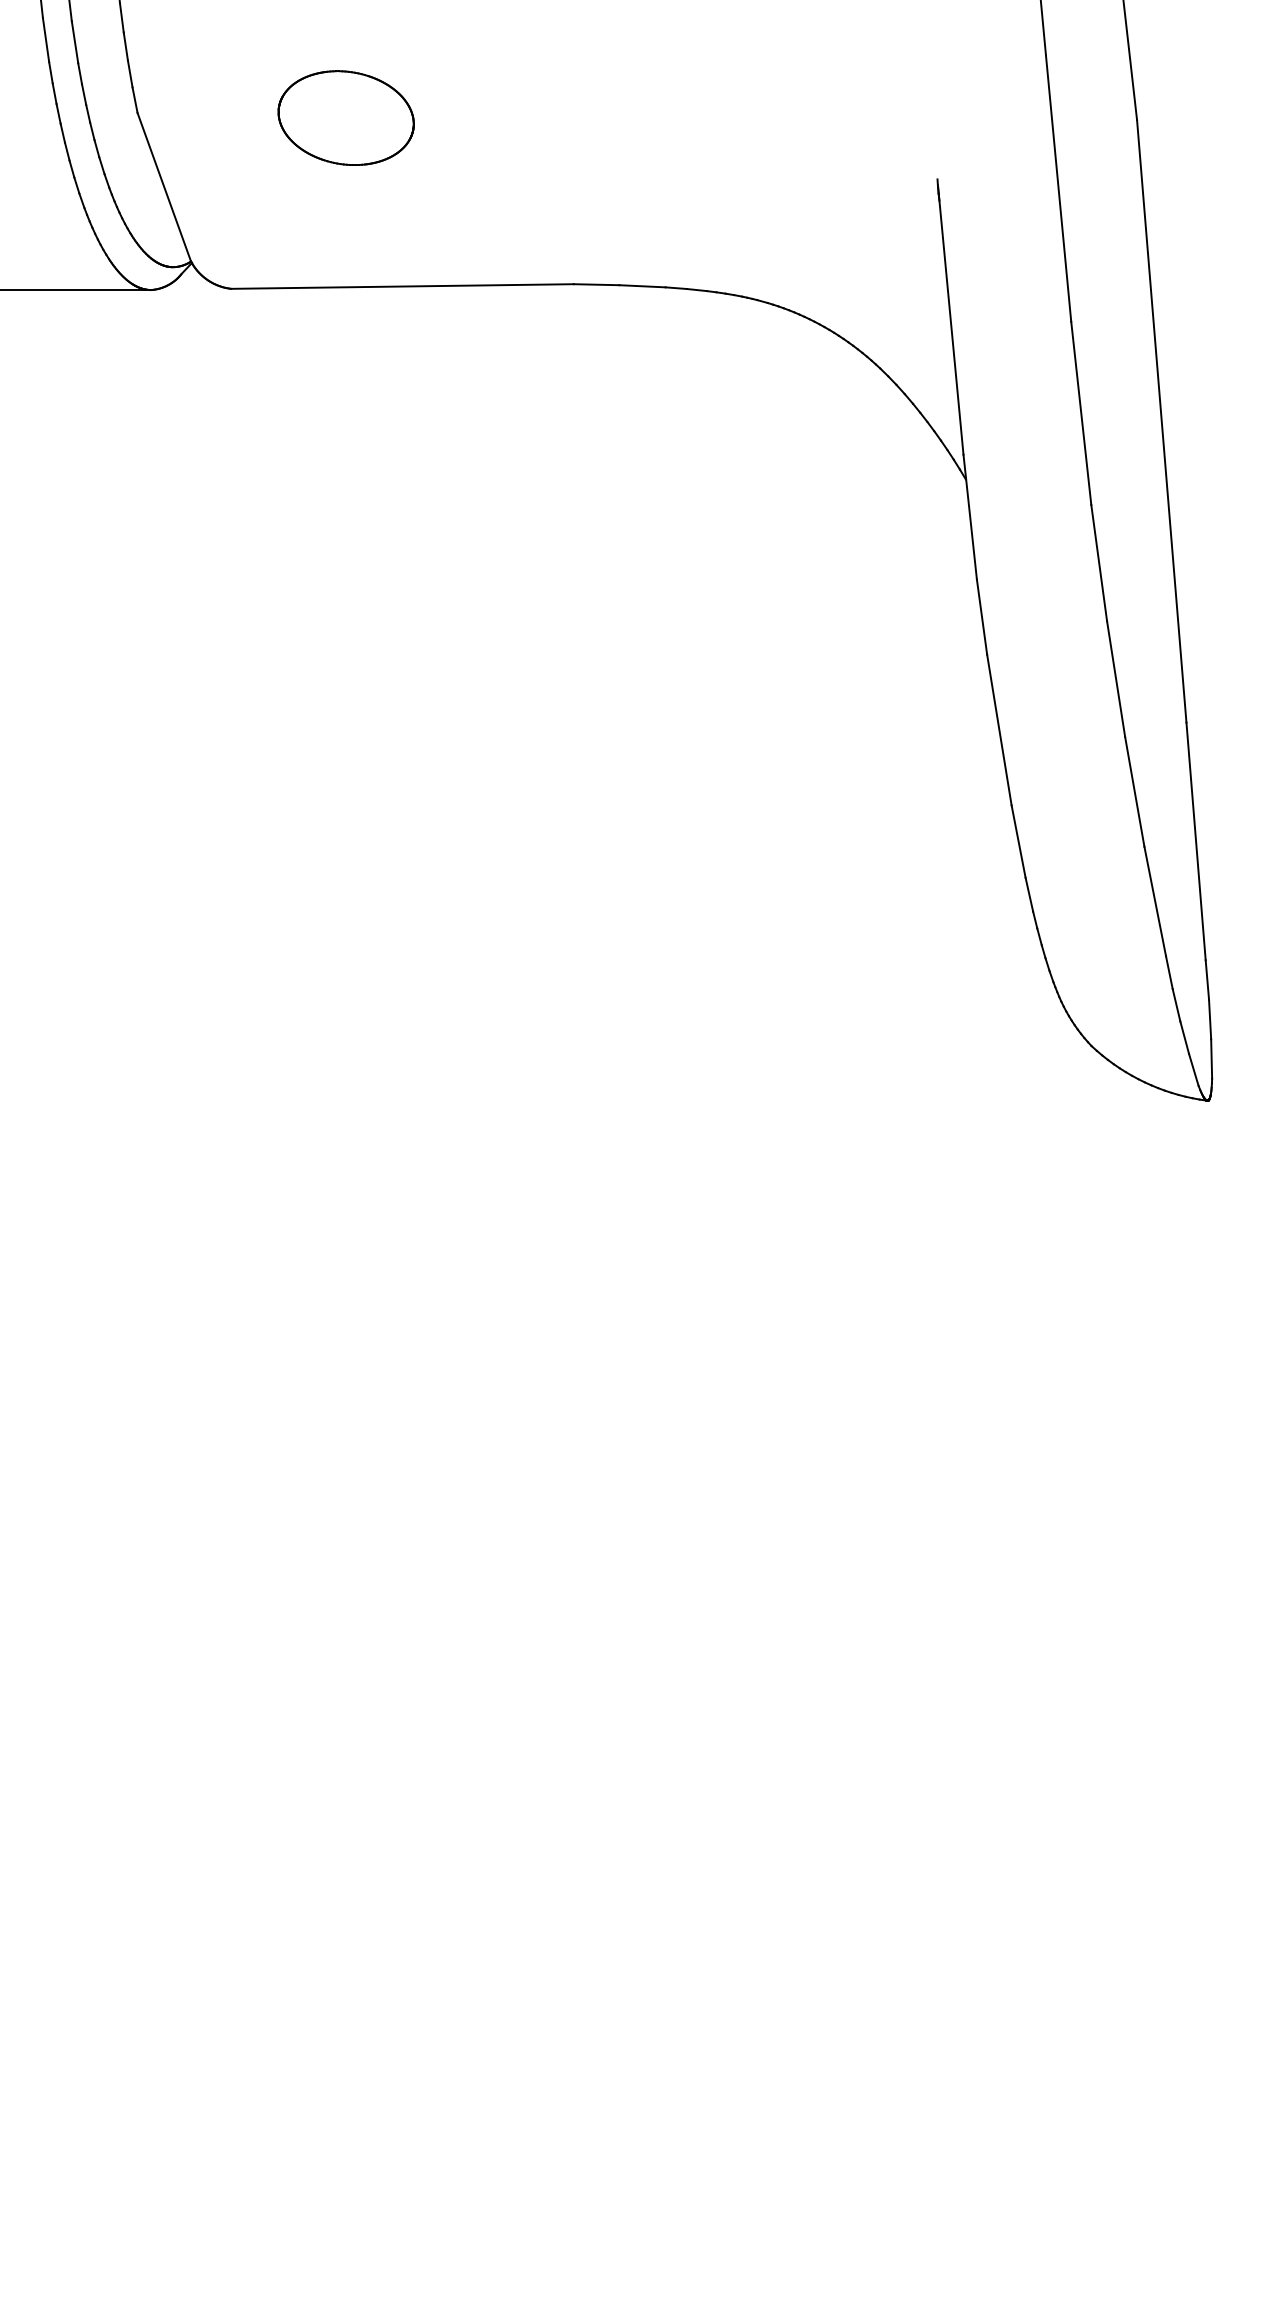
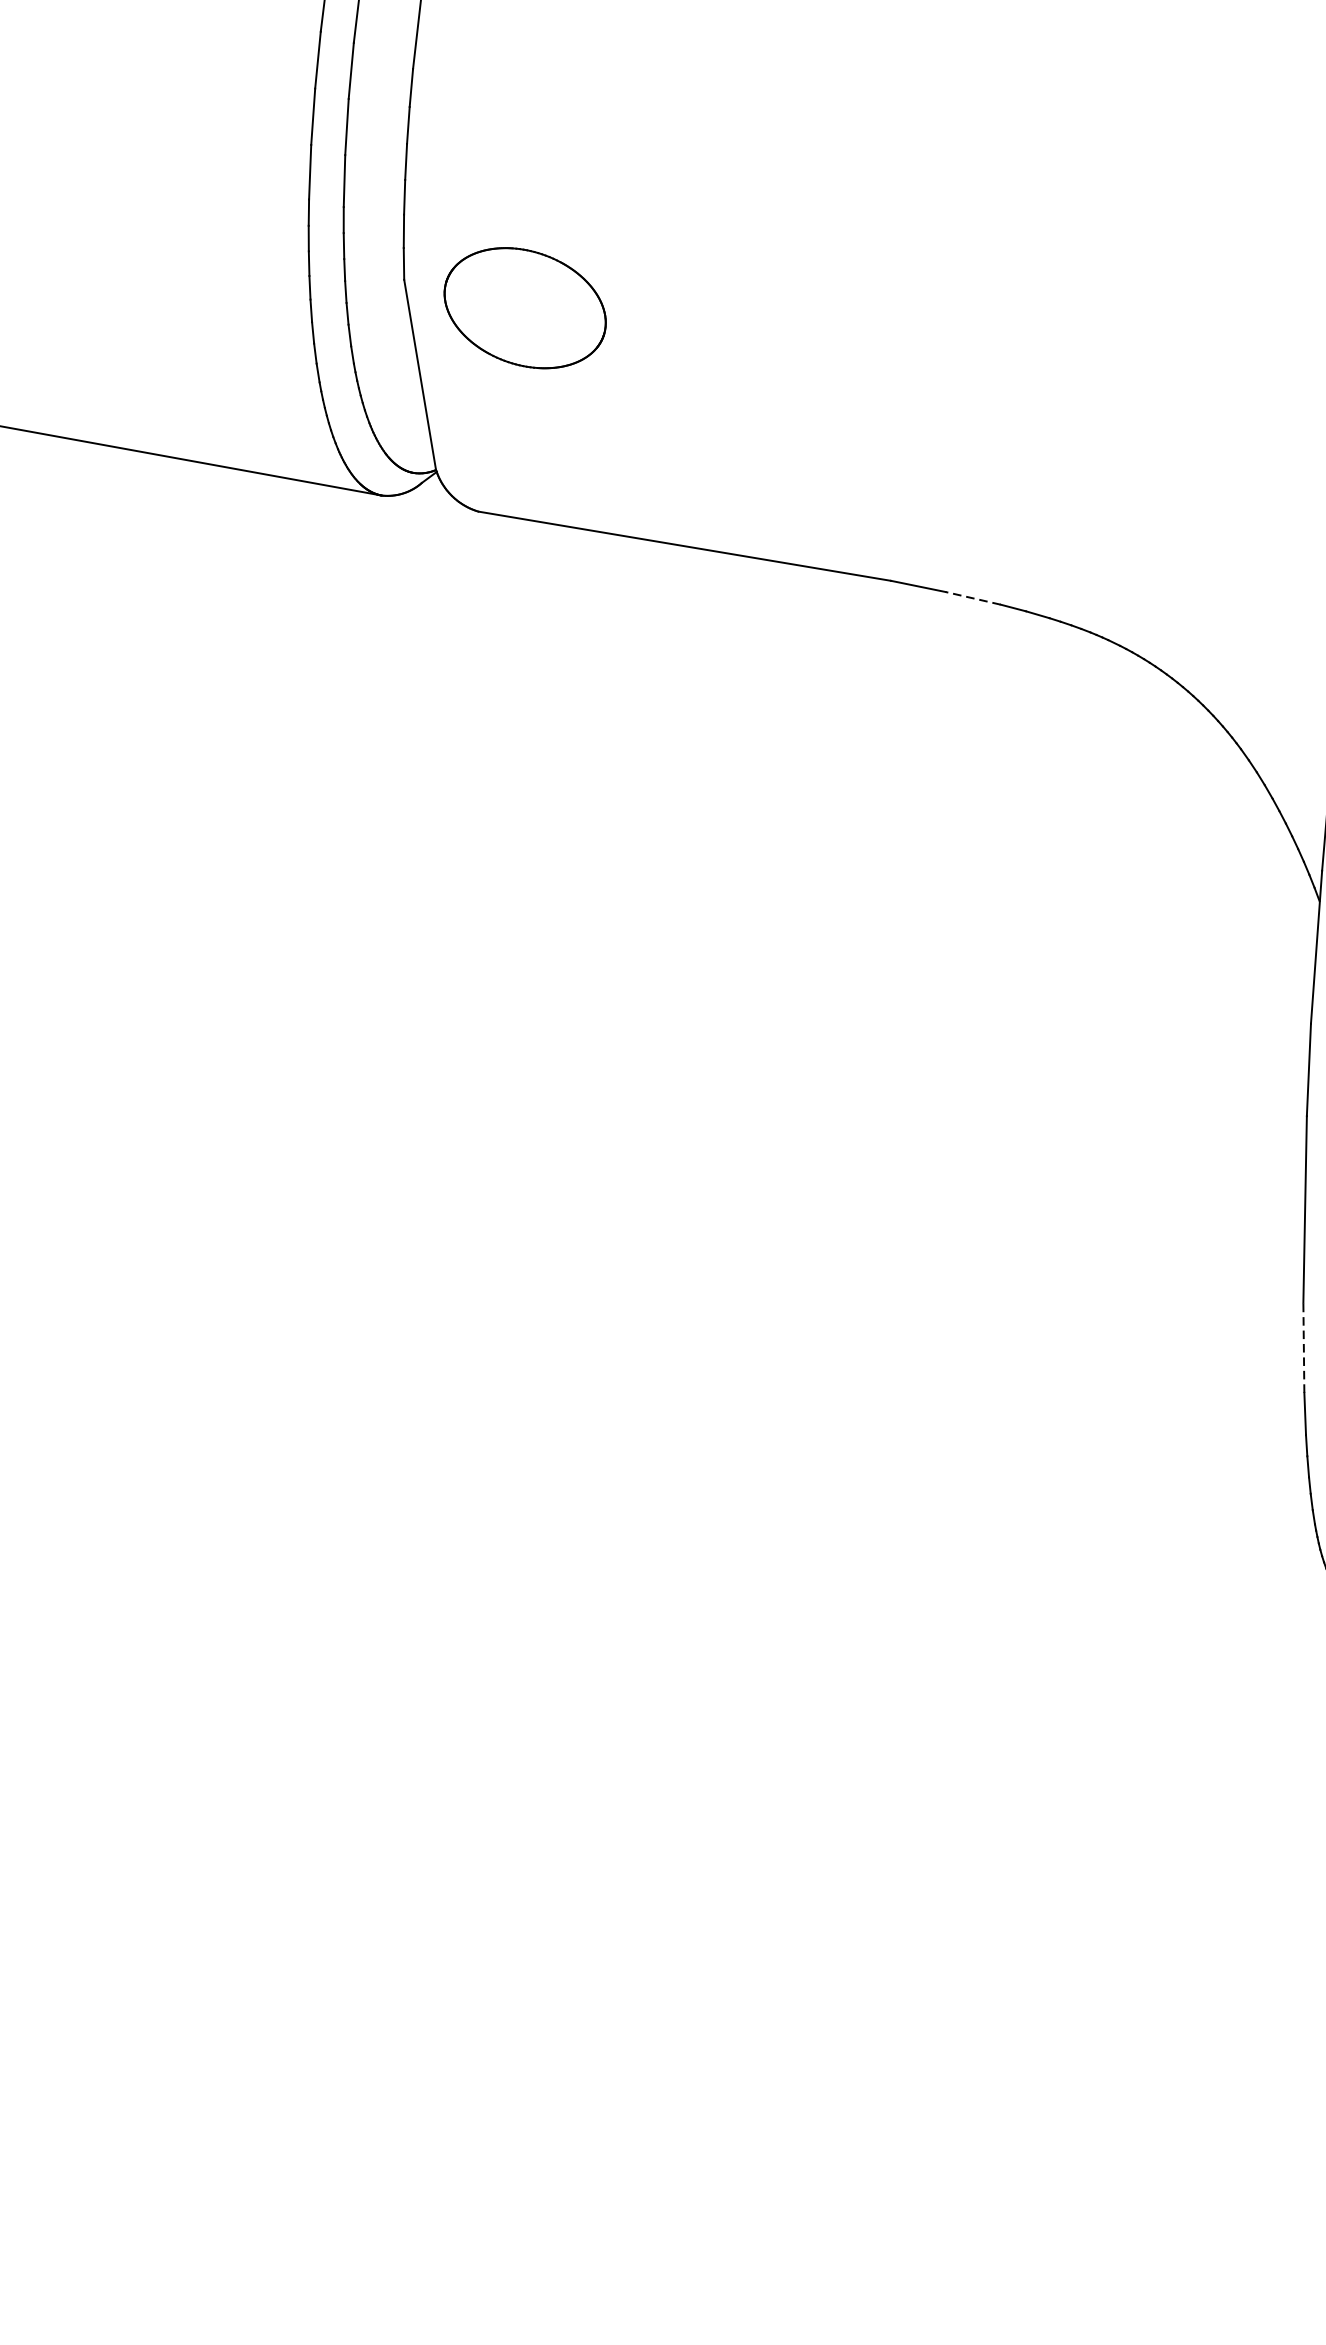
part: (345, 117) -> (524, 307), moved
line: (641, 286) -> (971, 598), solid -> dashed
line: (1018, 841) -> (1303, 1347), solid -> dashed

